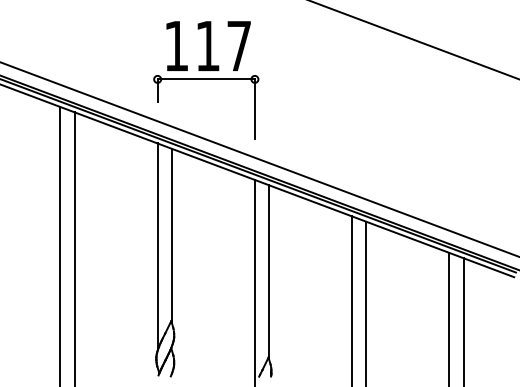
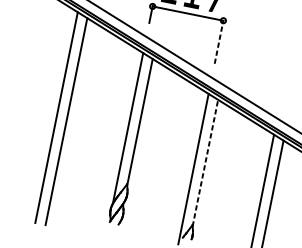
line: (254, 108) -> (218, 41), solid -> dashed
line: (269, 272) -> (205, 163), solid -> dashed

